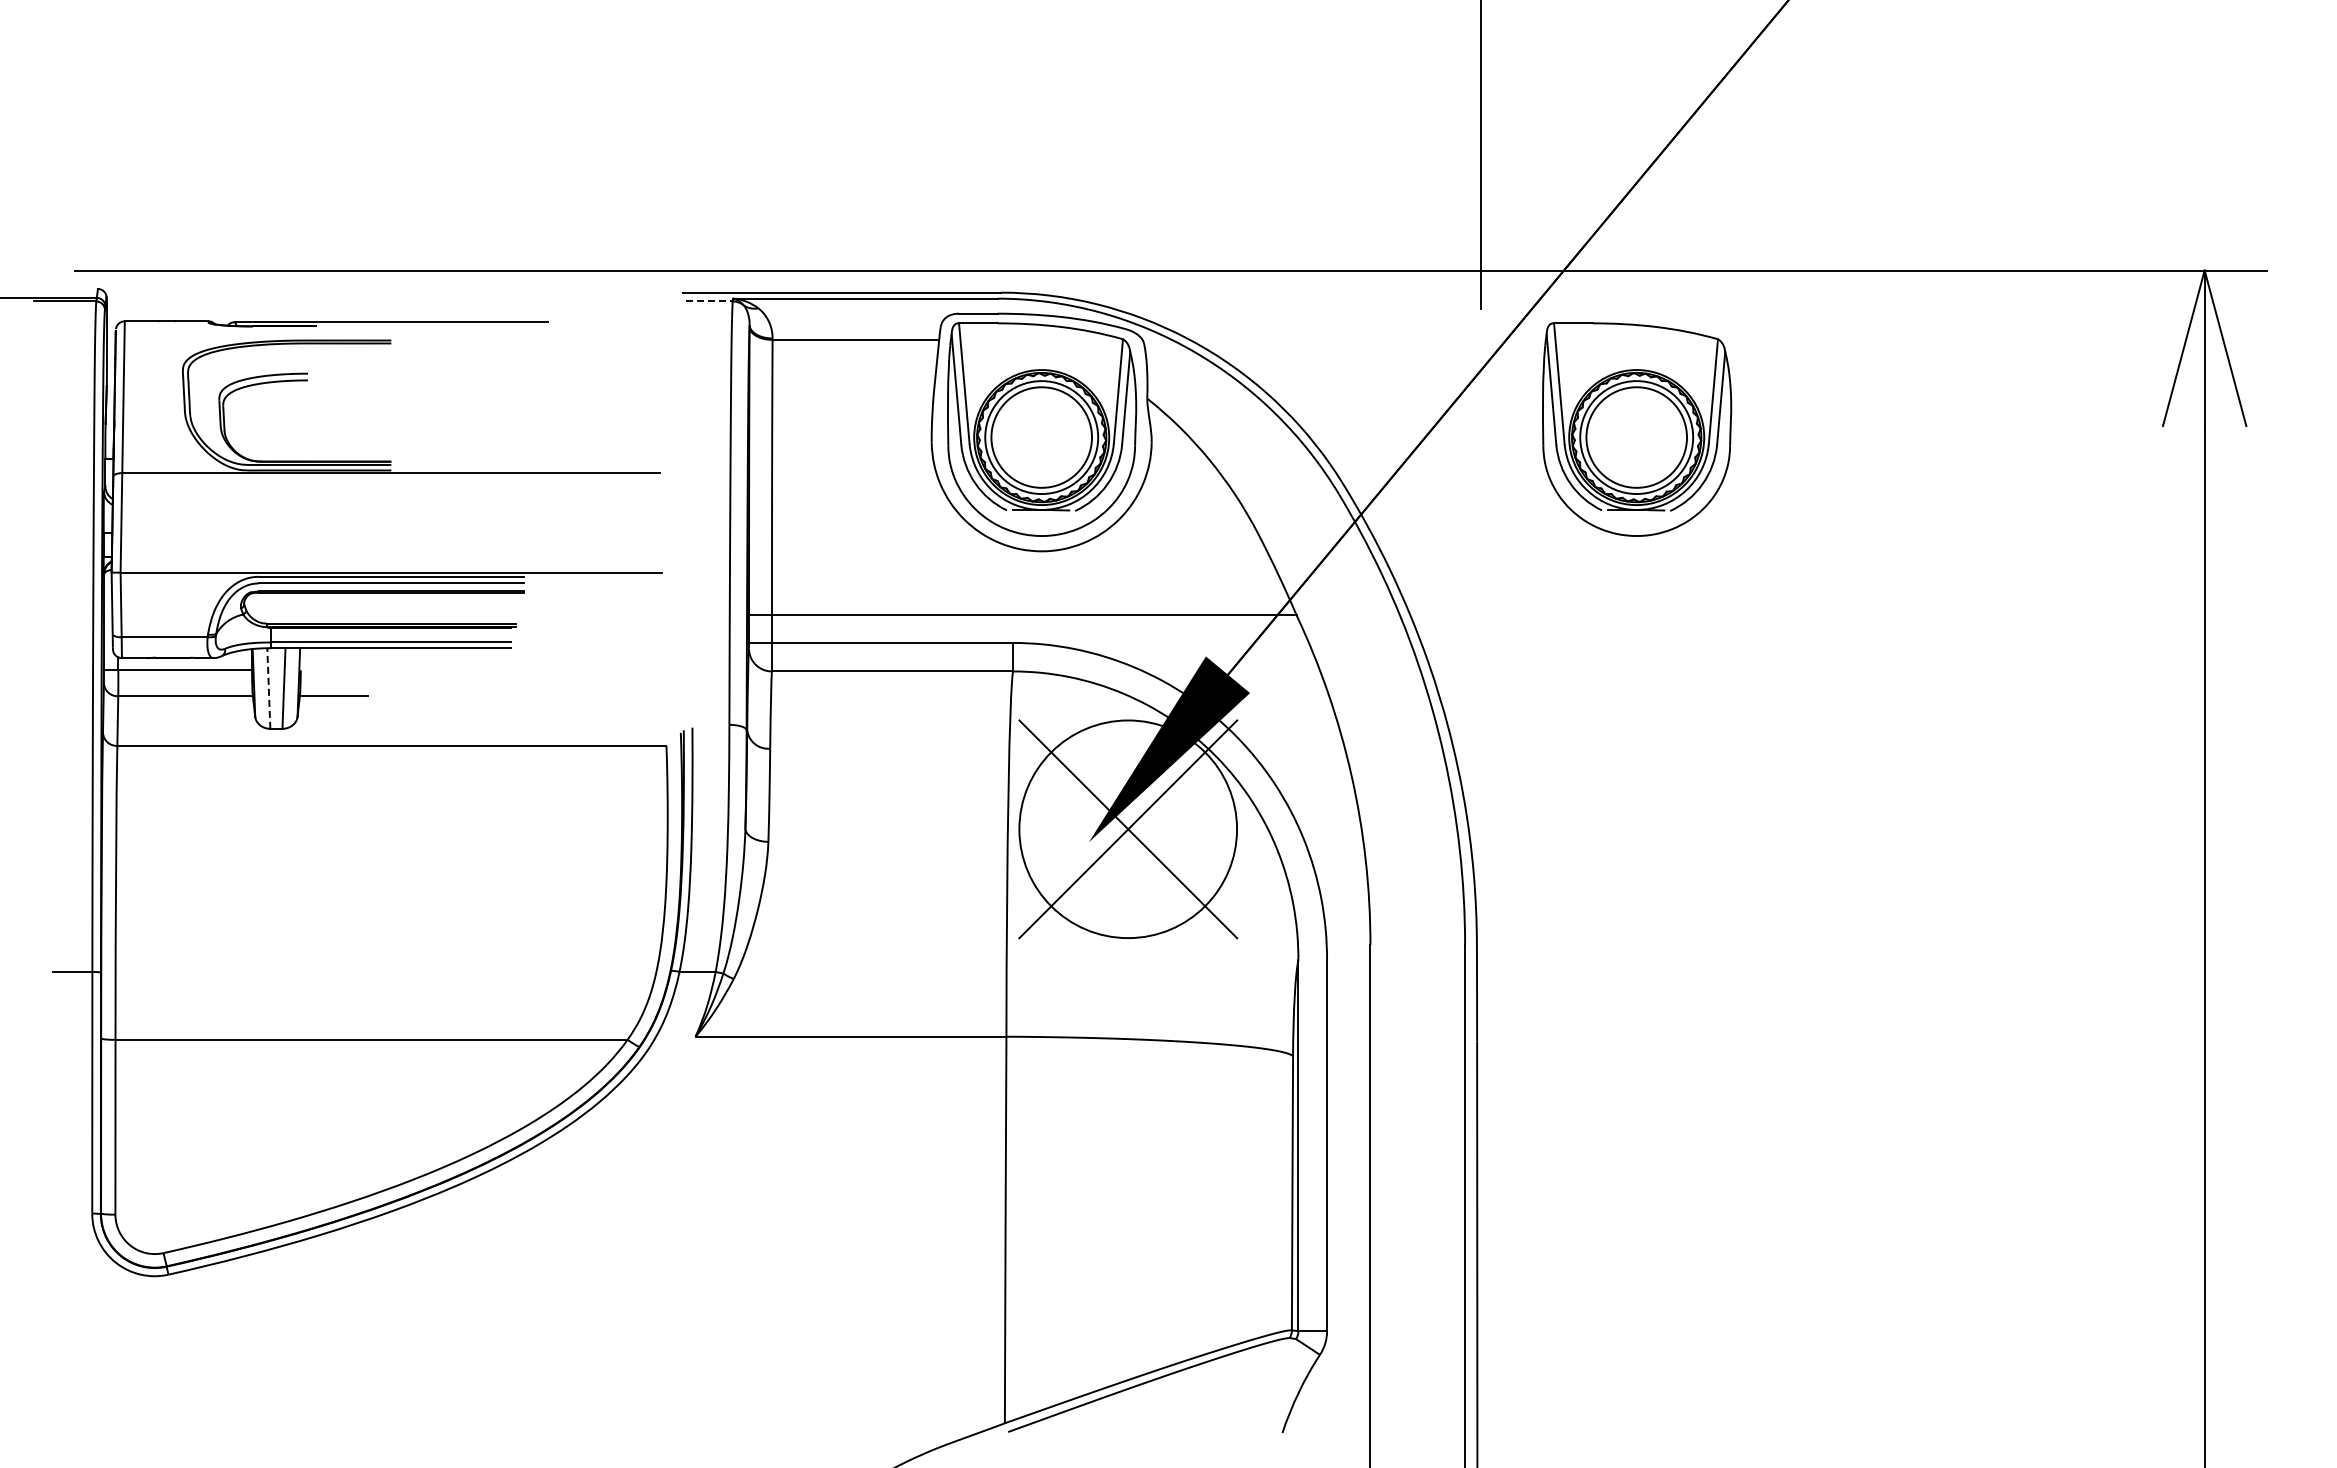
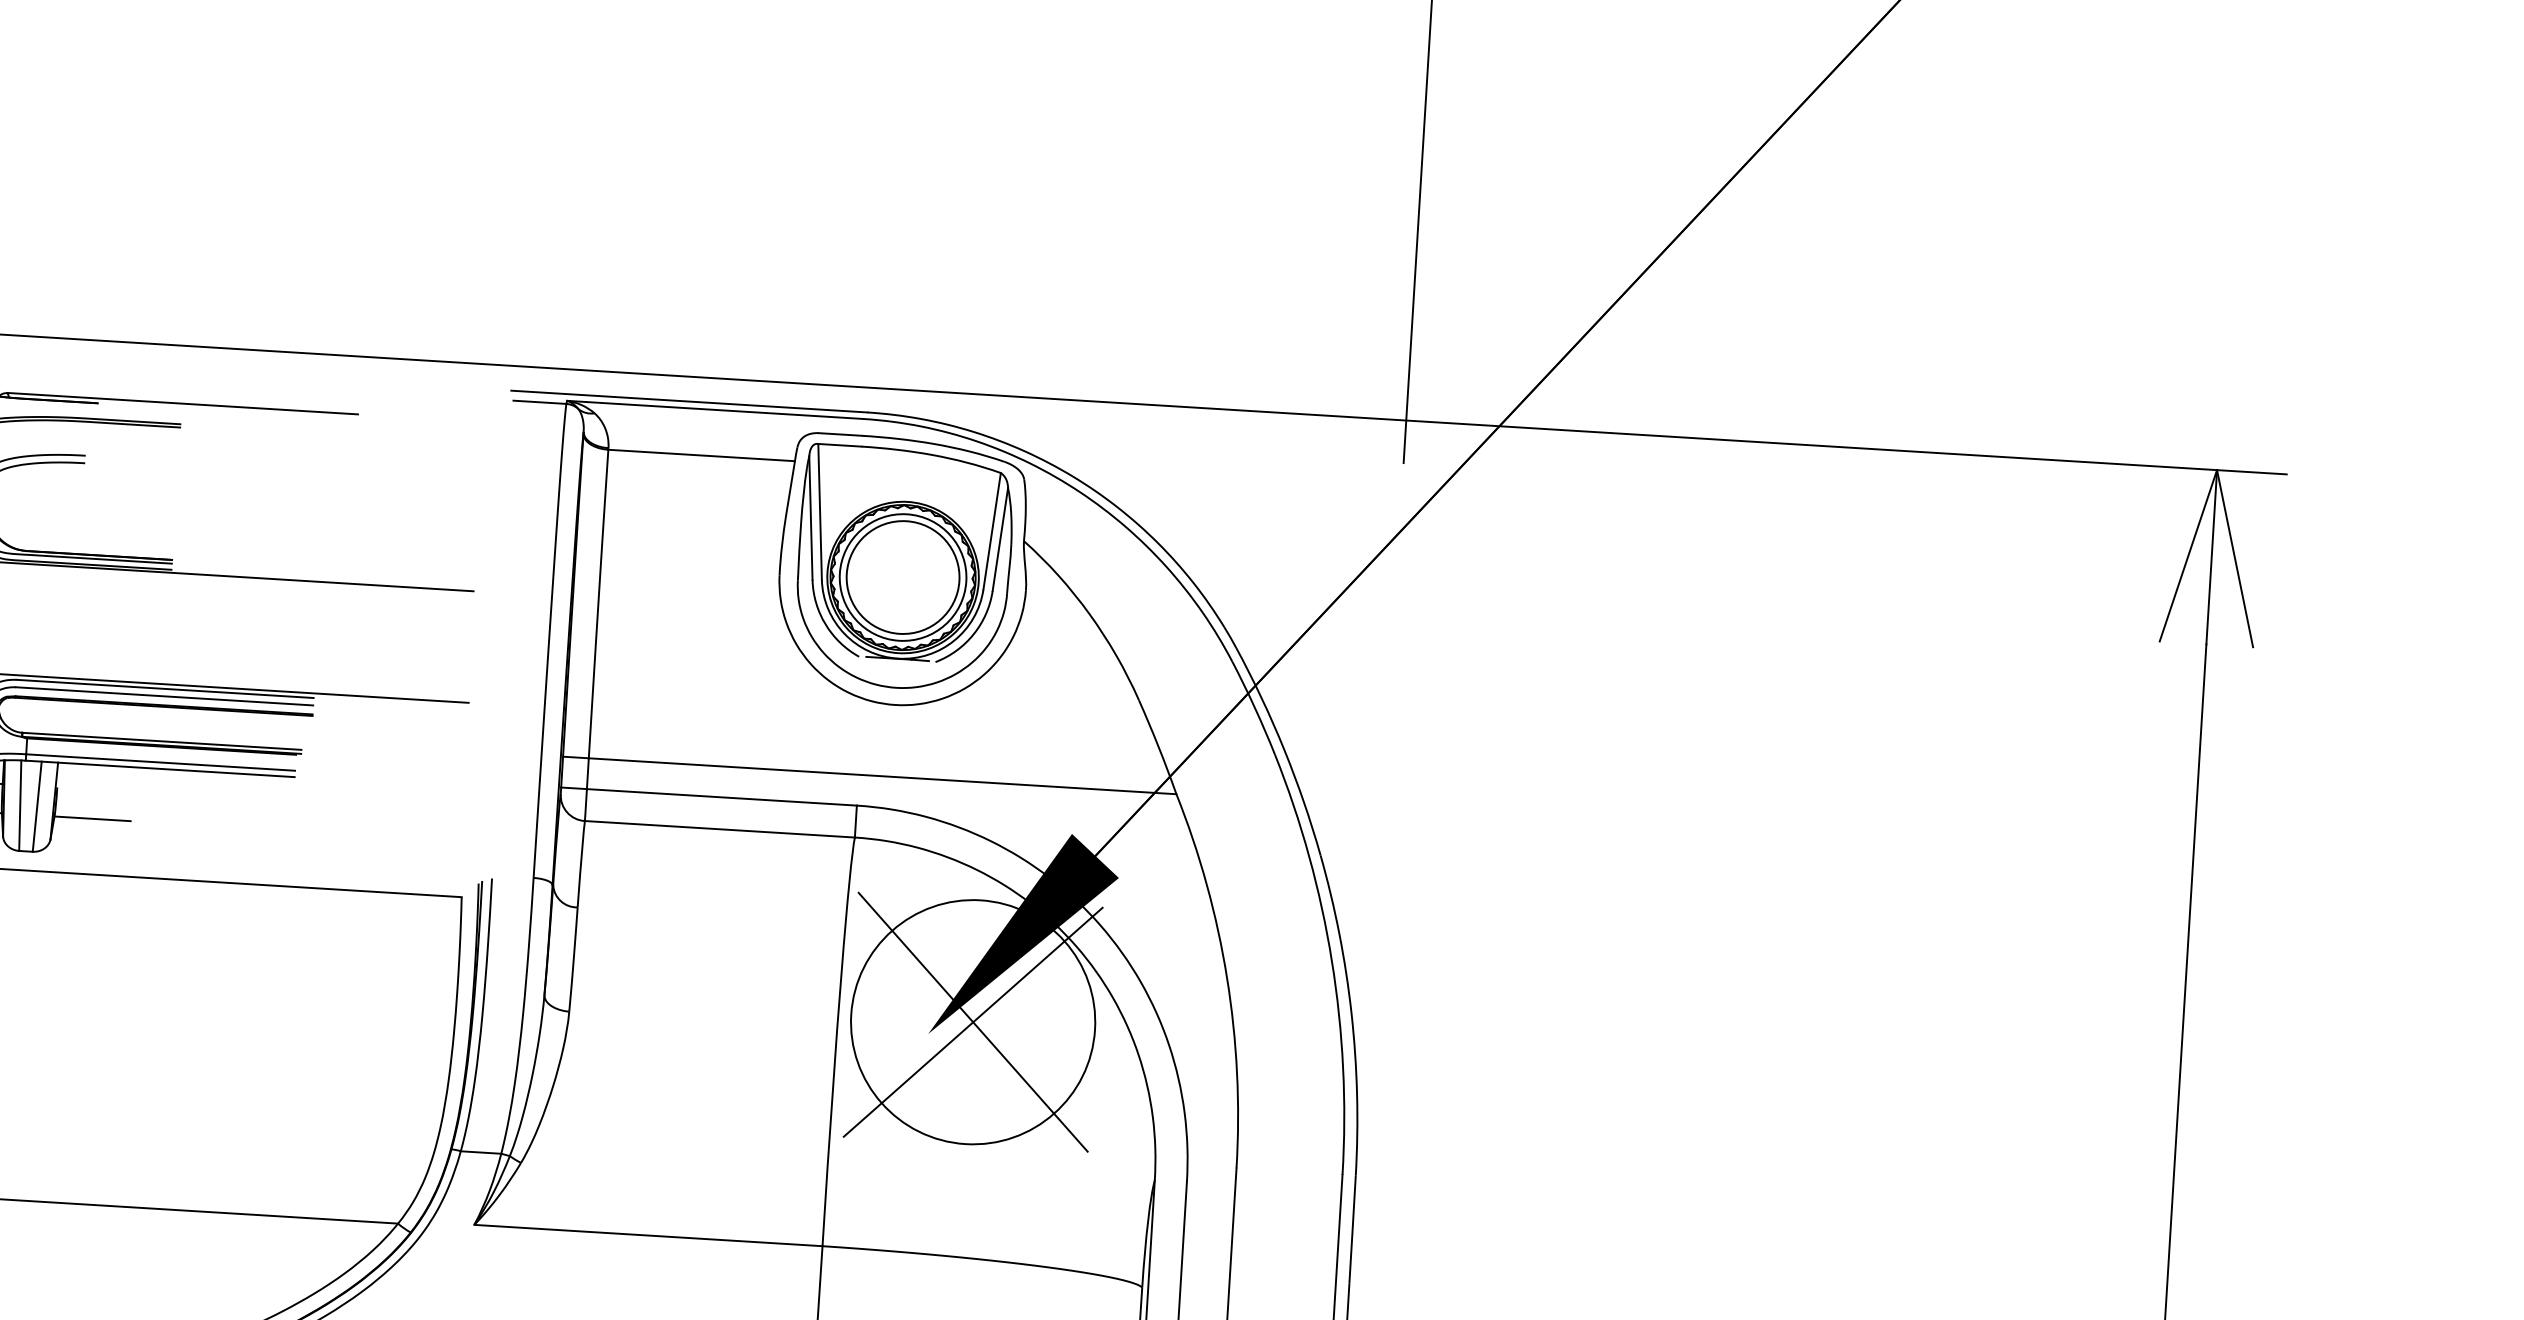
line: (709, 301) -> (540, 402), dashed -> solid
part: (1637, 429) -> (1570, 609), removed
line: (268, 688) -> (19, 805), dashed -> solid

